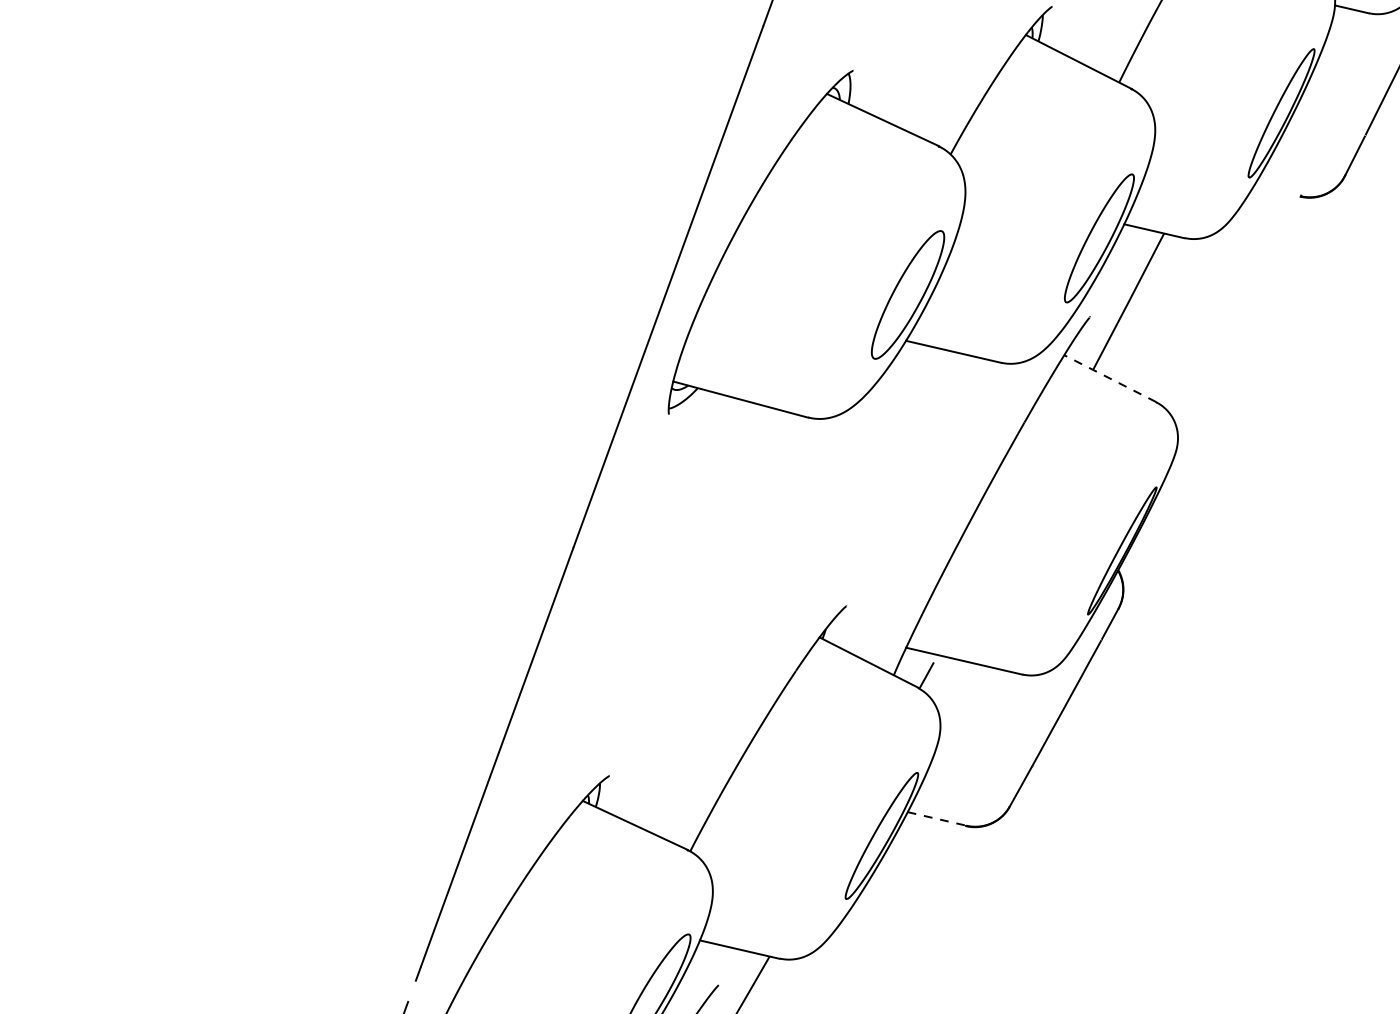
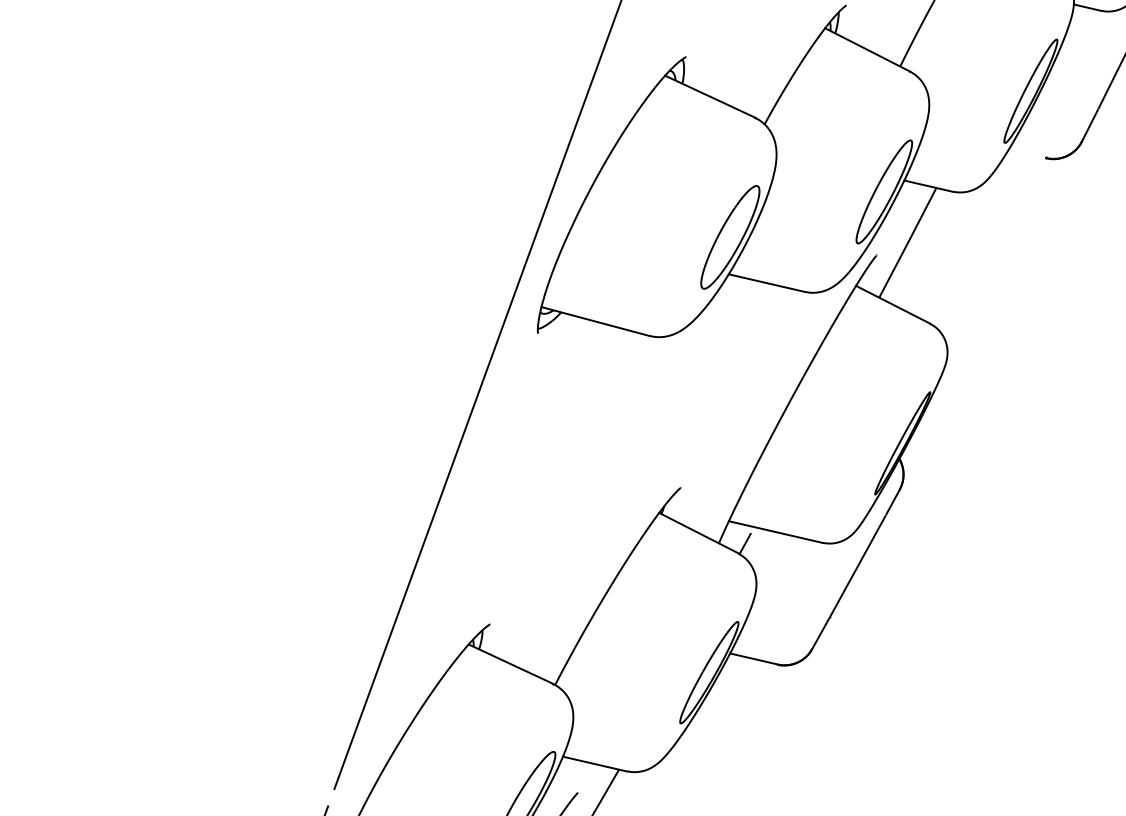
line: (1109, 378) -> (892, 304), dashed -> solid
line: (938, 819) -> (754, 659), dashed -> solid

